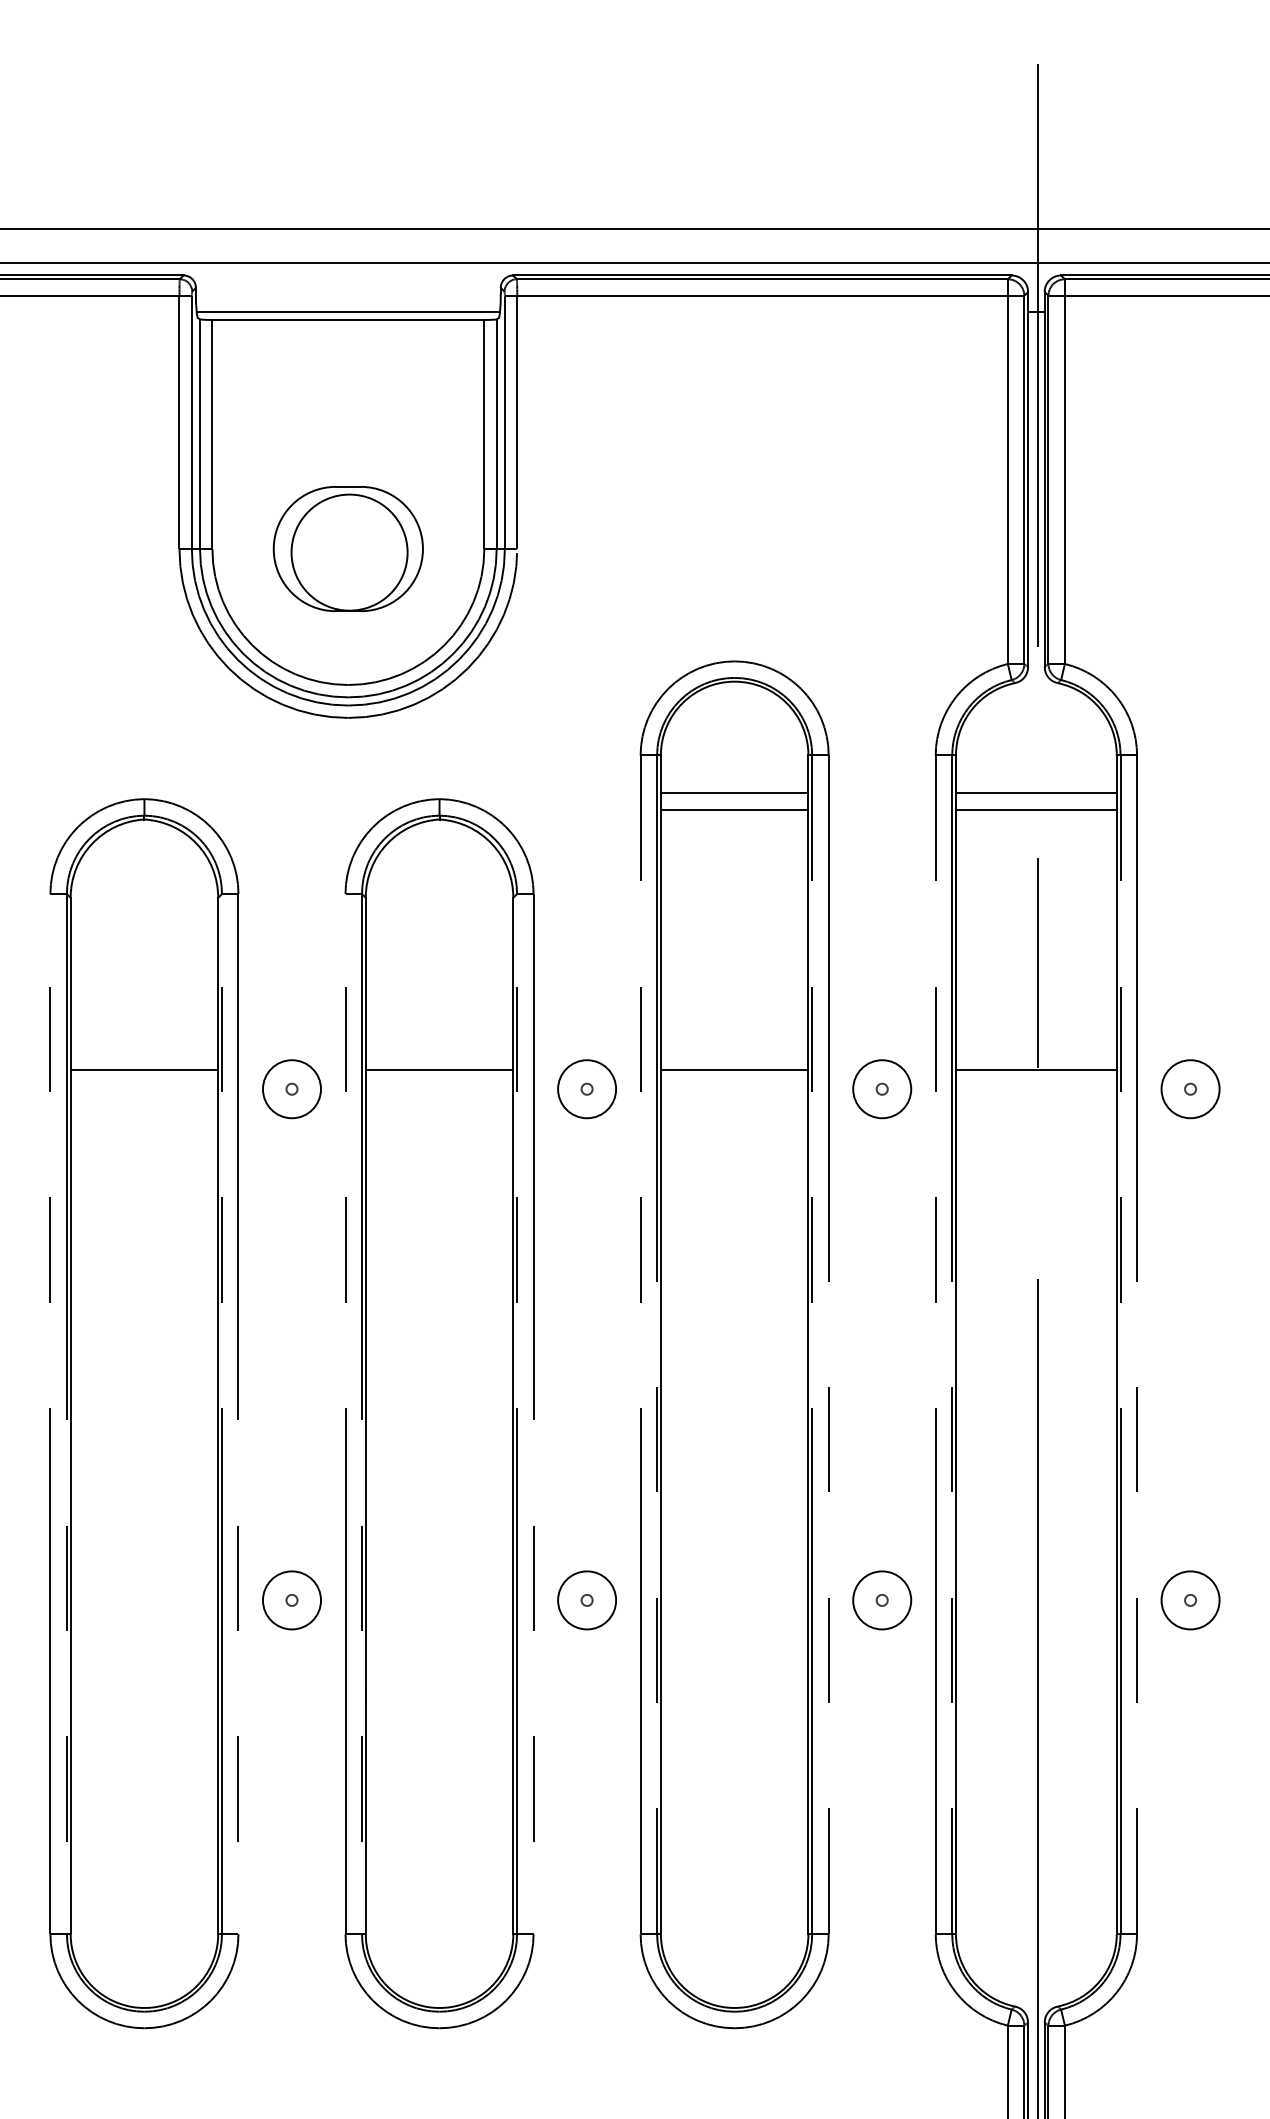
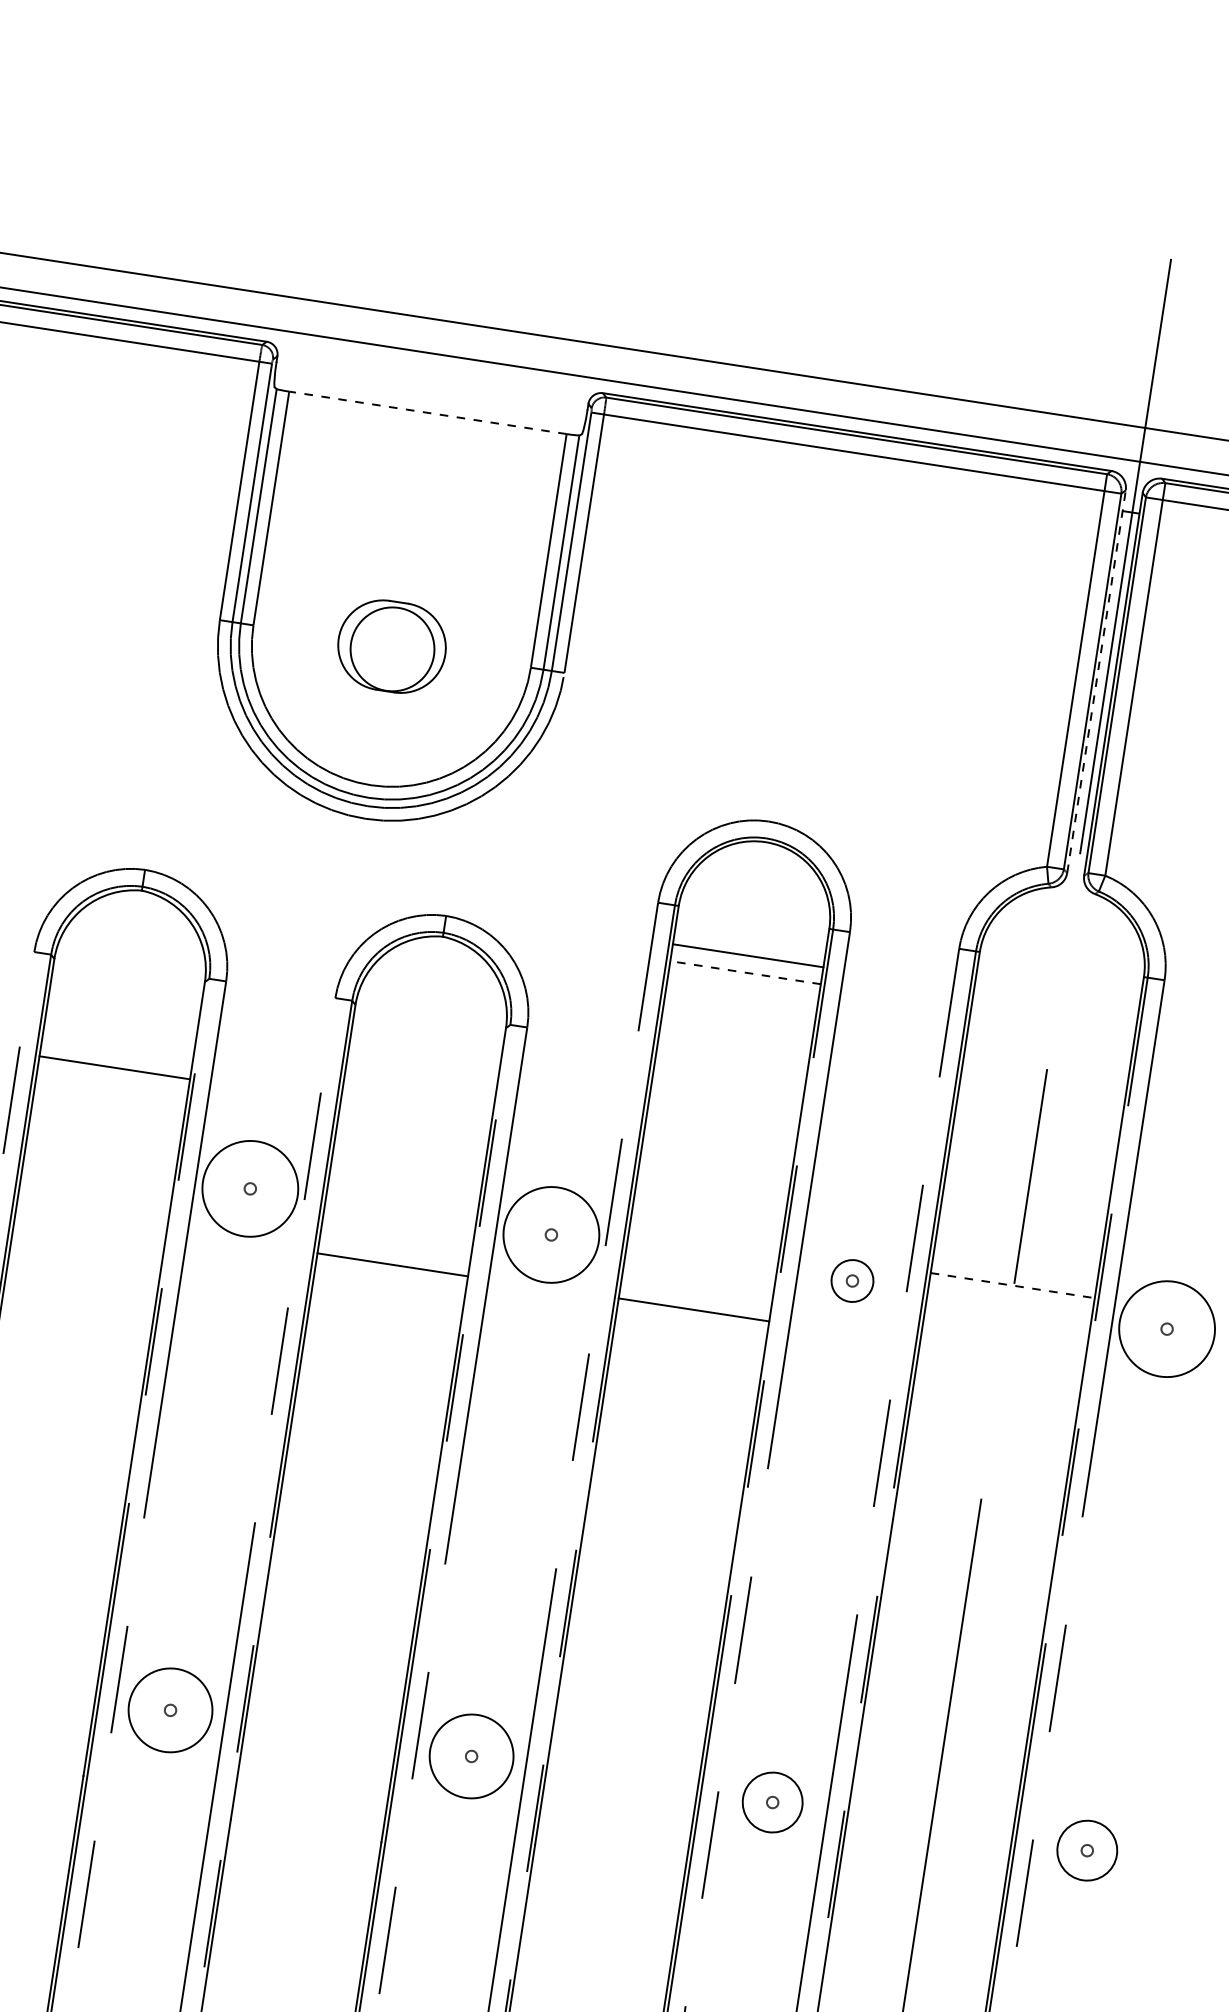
line: (348, 312) -> (429, 405), removed
line: (348, 319) -> (428, 412), solid -> dashed
line: (1028, 479) -> (1096, 681), solid -> dashed
part: (347, 549) -> (391, 646), size x0.7
line: (1035, 793) -> (1055, 1003), removed
line: (734, 809) -> (745, 972), solid -> dashed
line: (1035, 809) -> (1052, 1019), removed
line: (144, 1070) -> (114, 1068), moved
line: (439, 1070) -> (392, 1265), moved
line: (734, 1070) -> (693, 1310), moved
line: (1036, 1070) -> (1012, 1285), solid -> dashed
circle: (291, 1089) -> (249, 1189), size x1.6
circle: (587, 1089) -> (551, 1235), size x1.6
circle: (882, 1089) -> (852, 1281), size x0.7
circle: (1190, 1089) -> (1166, 1329), size x1.6
circle: (291, 1600) -> (170, 1710), size x1.4
circle: (587, 1600) -> (472, 1756), size x1.4

